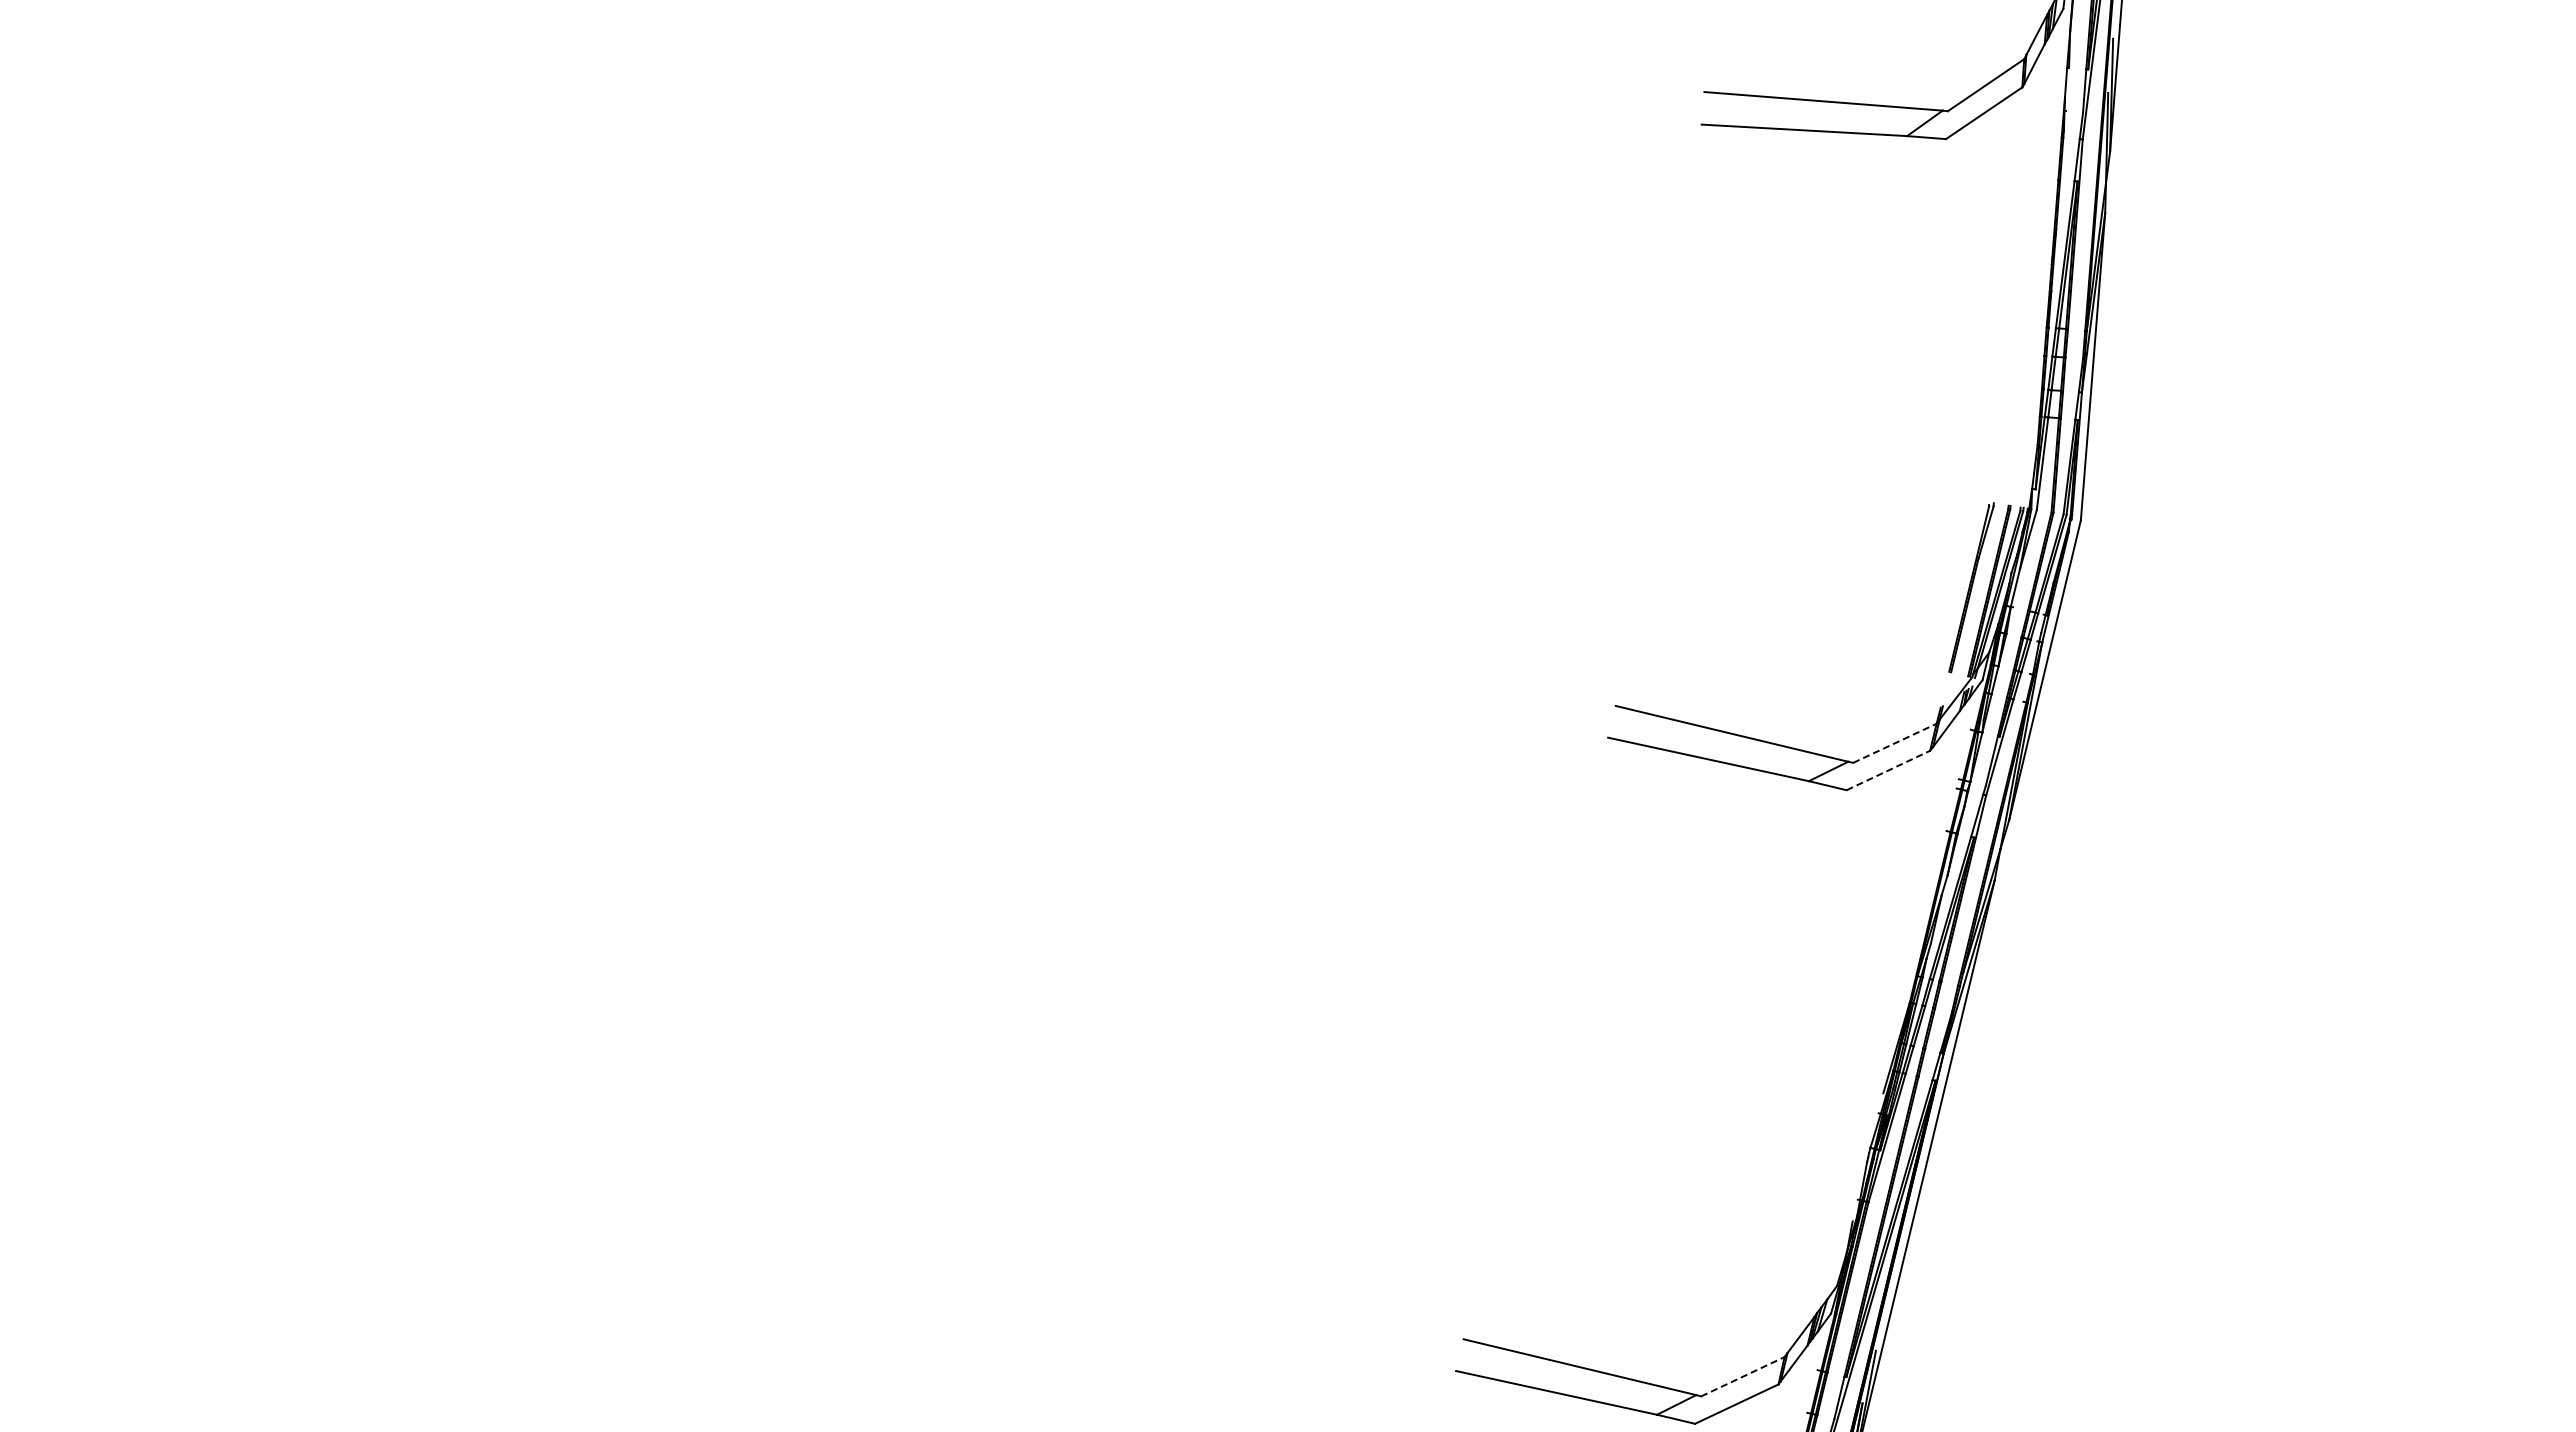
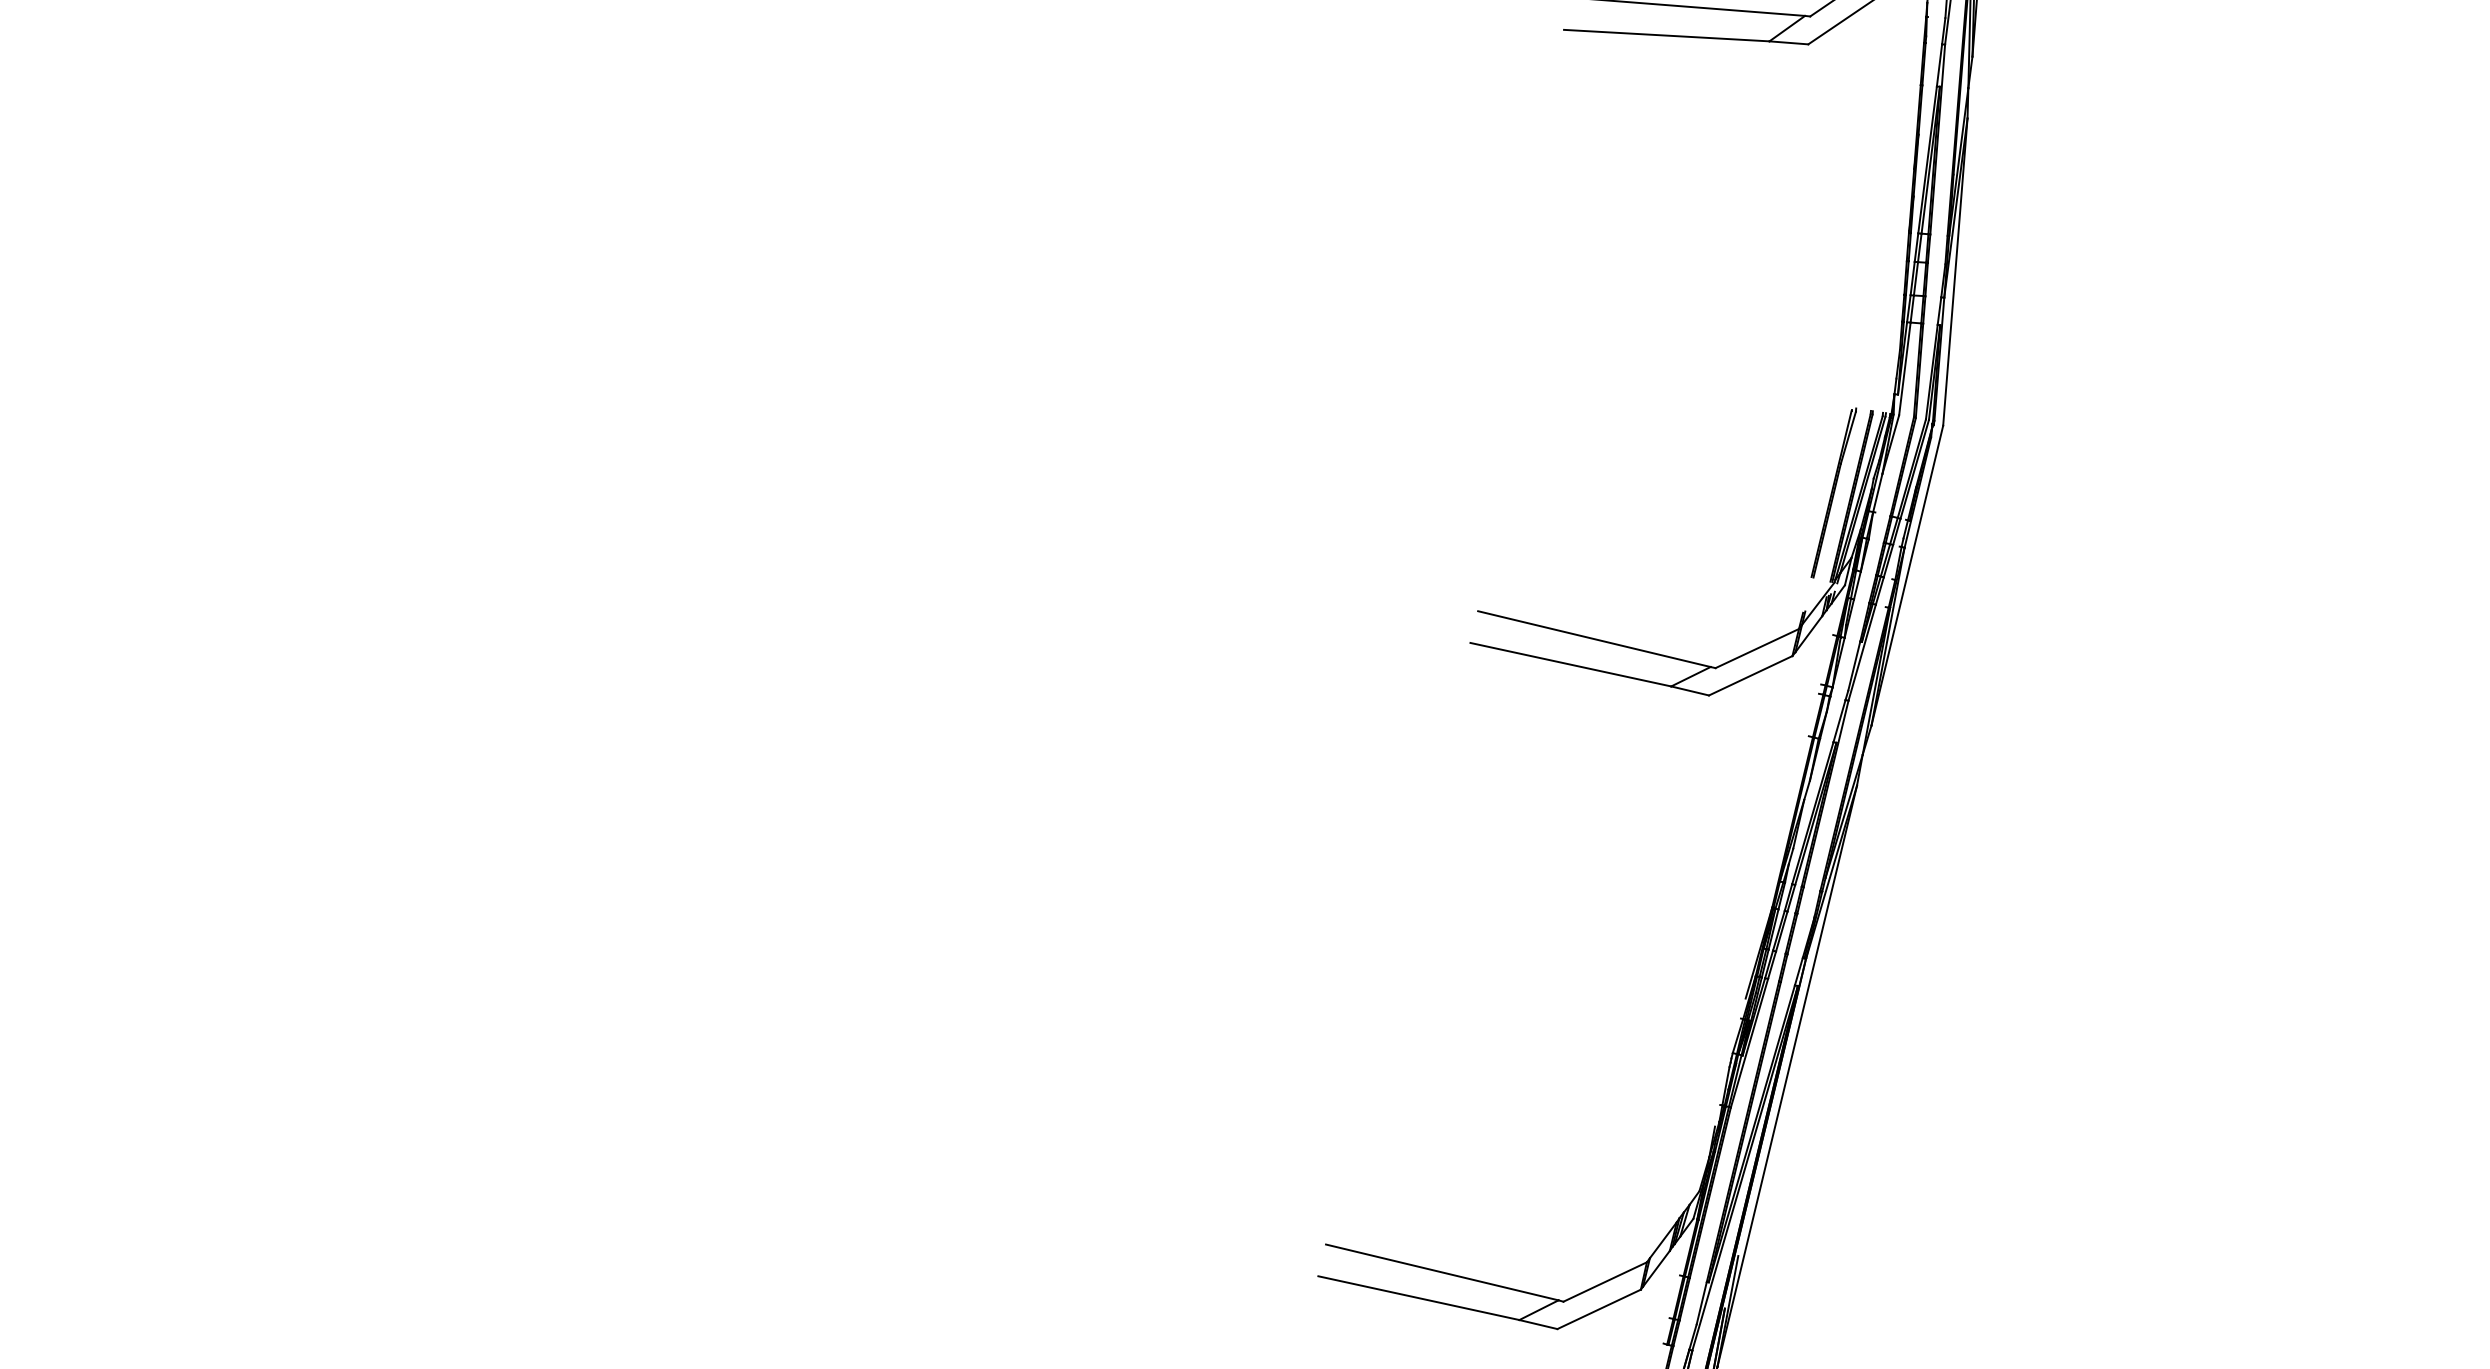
line: (1895, 743) -> (1757, 648), dashed -> solid
line: (1888, 770) -> (1750, 675), dashed -> solid
line: (1743, 1376) -> (1605, 1281), dashed -> solid

